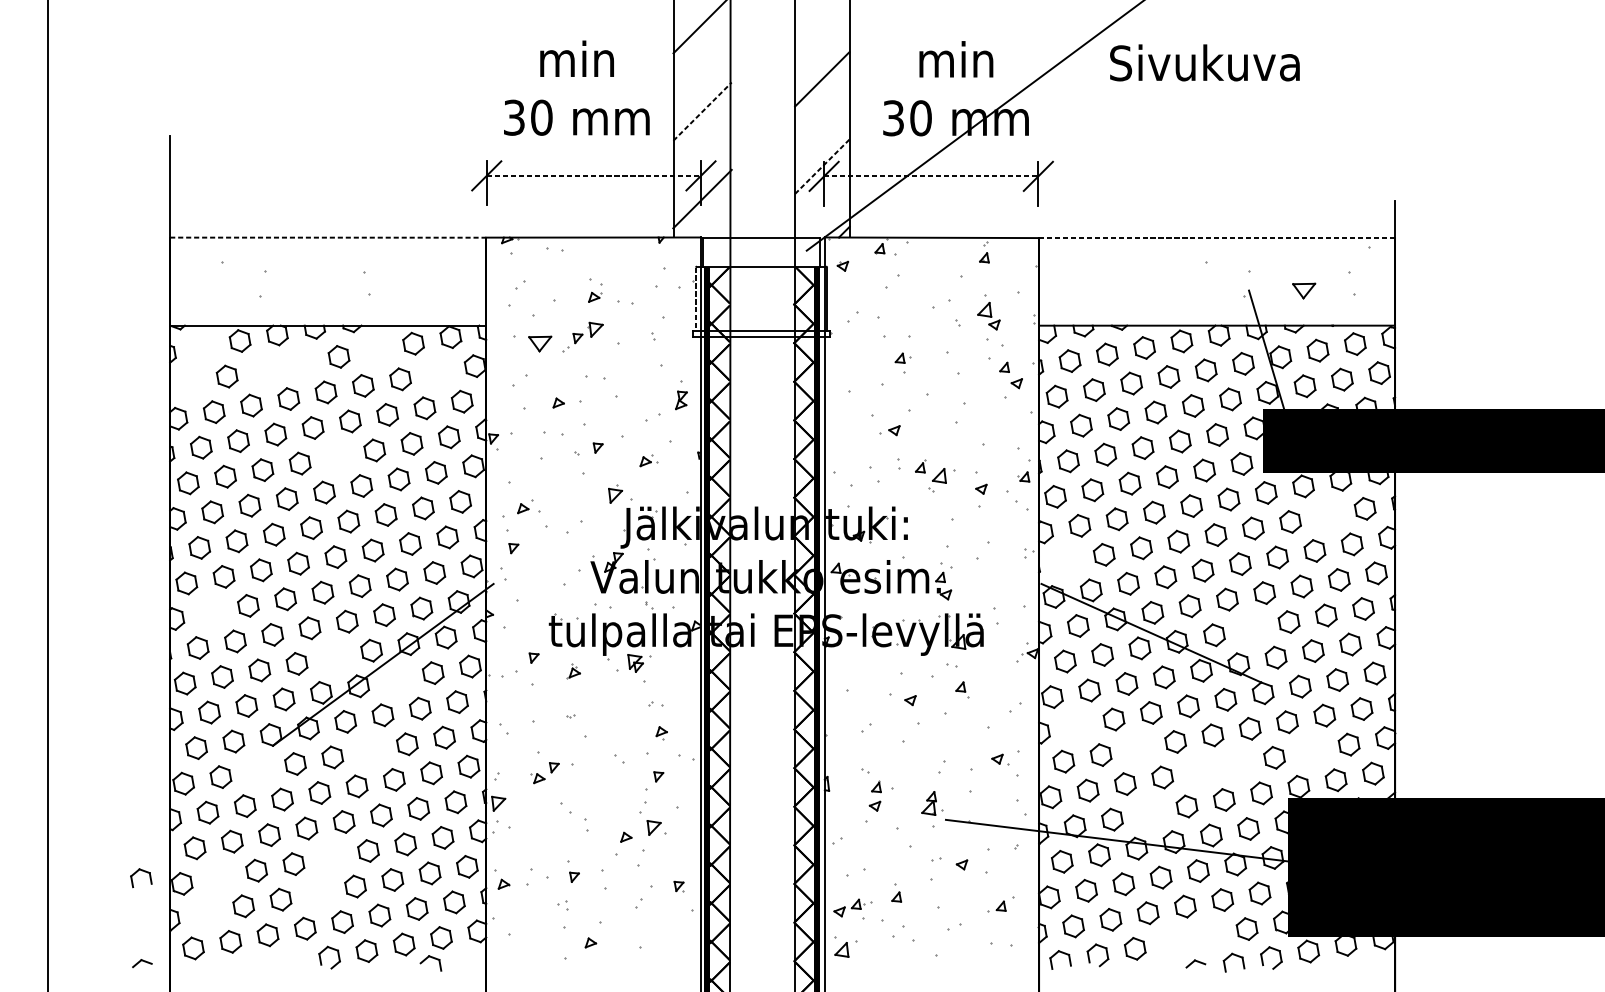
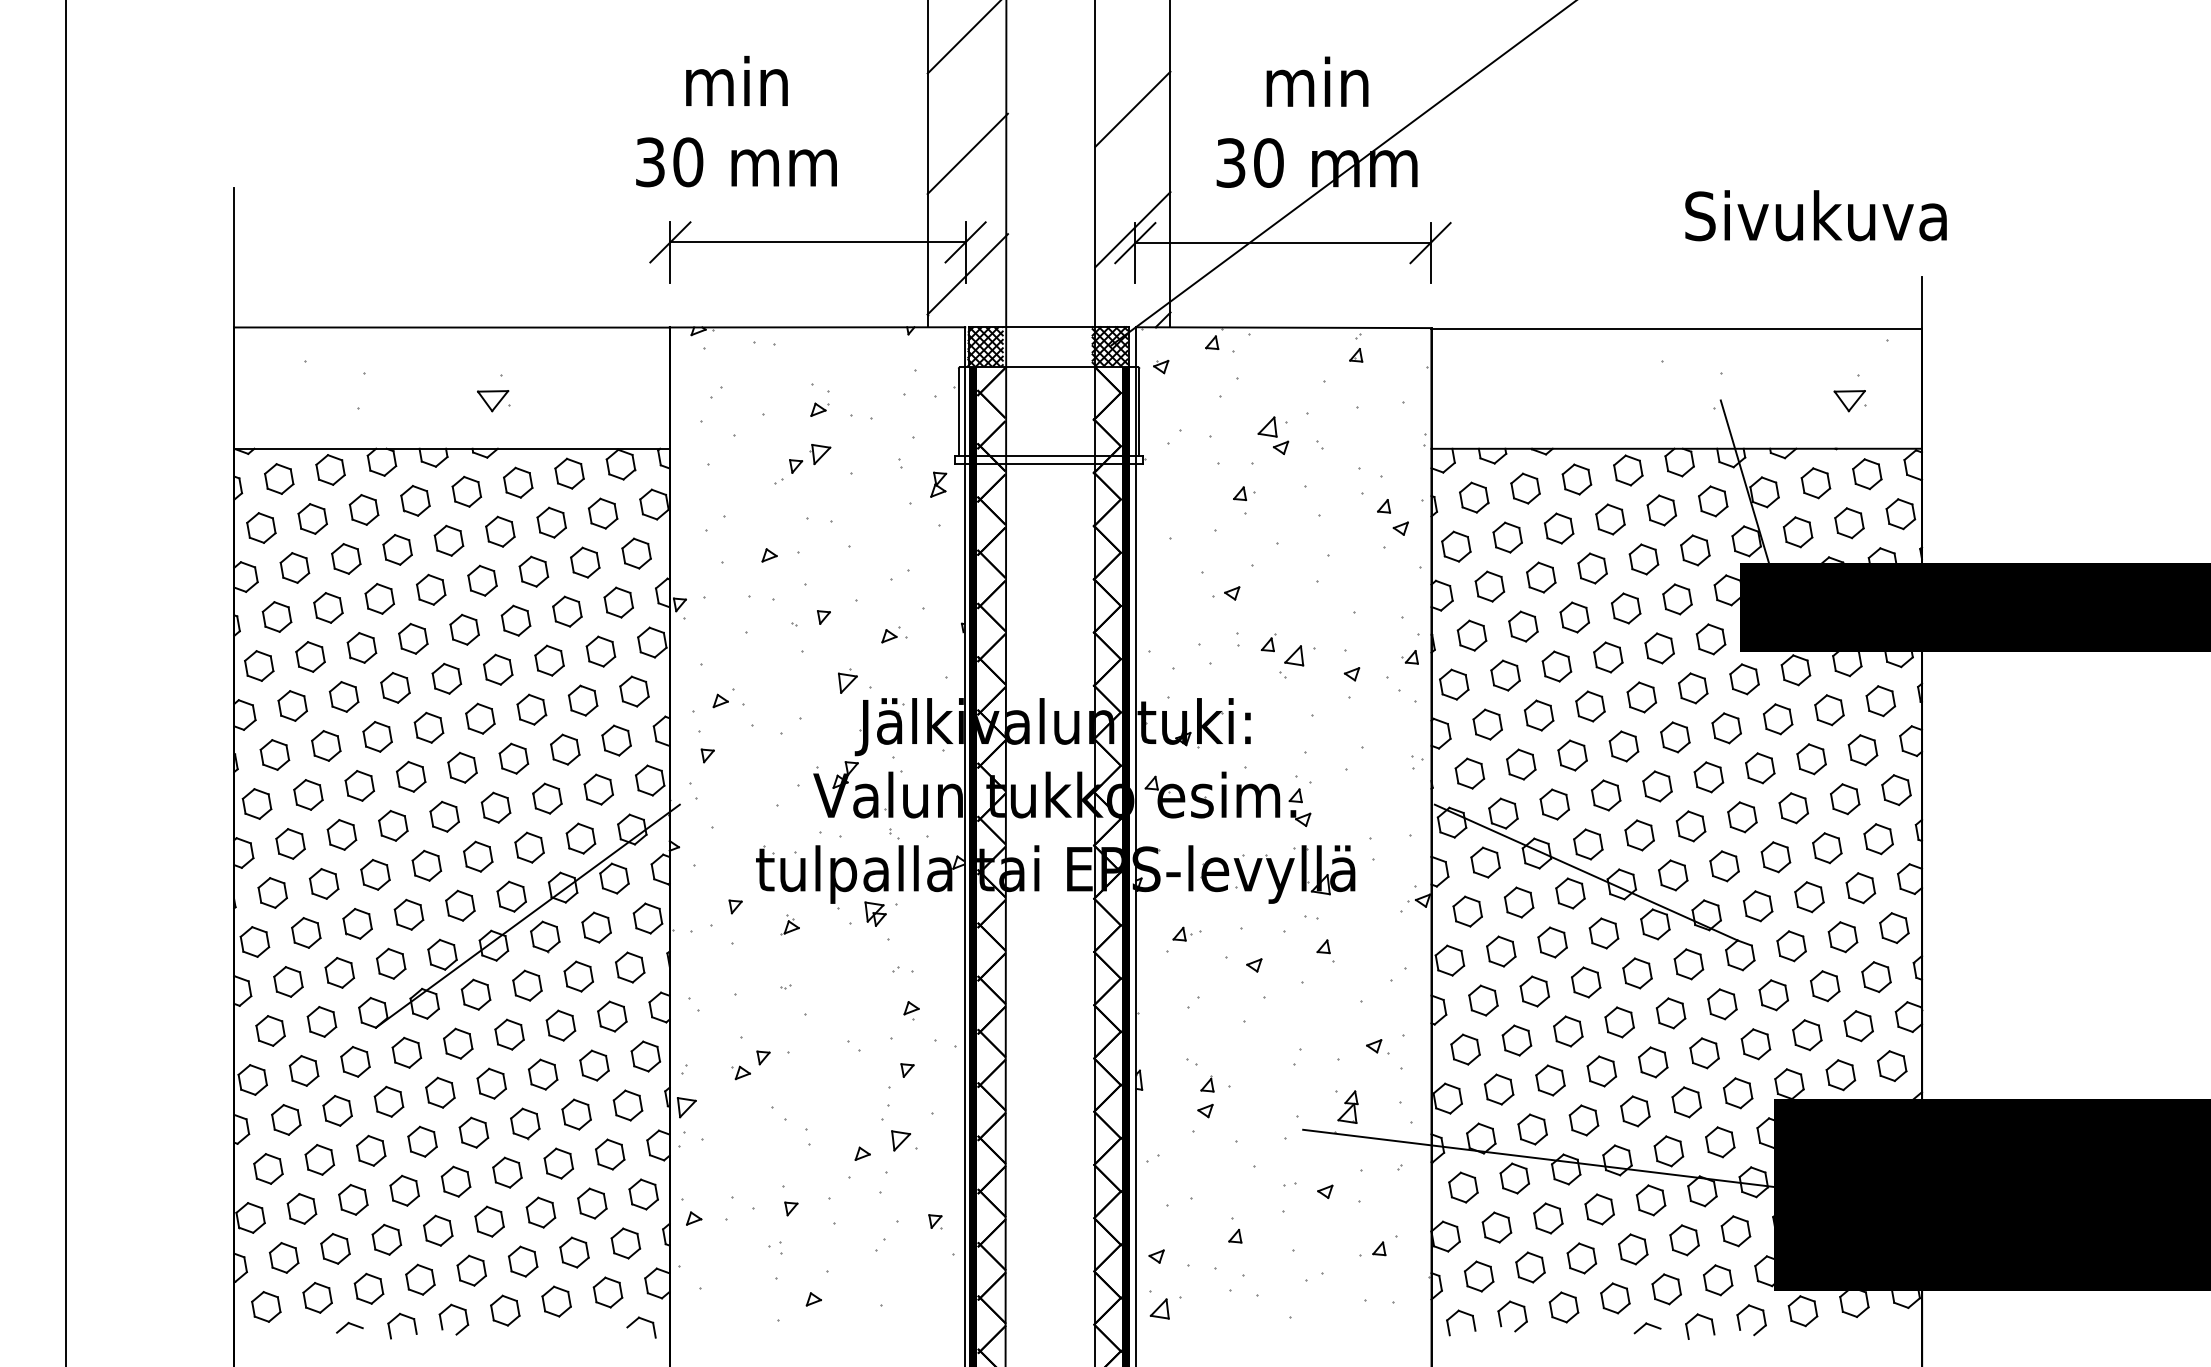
text: (1204, 62) -> (1815, 215), moved
text: (576, 88) -> (736, 121), moved
line: (702, 111) -> (967, 153), dashed -> solid
line: (822, 166) -> (1133, 229), dashed -> solid
line: (594, 175) -> (818, 242), dashed -> solid
line: (930, 176) -> (1282, 243), dashed -> solid
line: (327, 237) -> (451, 327), dashed -> solid
line: (1216, 238) -> (1676, 328), dashed -> solid
hatch: (715, 251) -> (985, 346), added
hatch: (805, 251) -> (1109, 346), added
part: (1303, 291) -> (1849, 401), moved
line: (695, 299) -> (958, 412), dashed -> solid
part: (989, 316) -> (1273, 435), moved
part: (540, 344) -> (493, 401), moved
part: (203, 347) -> (279, 478), added
part: (376, 350) -> (518, 482), added
part: (301, 363) -> (415, 500), added
part: (264, 369) -> (363, 509), added
part: (437, 372) -> (602, 513), added
part: (190, 382) -> (261, 527), added
part: (681, 400) -> (938, 484), moved
part: (337, 456) -> (464, 629), added
part: (1327, 515) -> (1829, 710), added
part: (1066, 561) -> (1469, 773), added
part: (211, 612) -> (290, 843), added
part: (1251, 628) -> (1724, 866), added
part: (334, 657) -> (460, 905), added
part: (396, 679) -> (545, 936), added
part: (1076, 726) -> (1483, 1000), added
part: (1138, 748) -> (1568, 1031), added
part: (369, 750) -> (509, 1034), added
part: (1311, 751) -> (1807, 1035), added
part: (1237, 764) -> (1704, 1053), added
part: (258, 770) -> (355, 1061), added
part: (1200, 771) -> (1653, 1062), added
part: (928, 802) -> (1347, 1106), moved
part: (1149, 813) -> (1583, 1120), added
part: (330, 857) -> (455, 1181), added
part: (144, 871) -> (406, 1317), moved
part: (219, 876) -> (301, 1208), added
part: (318, 892) -> (438, 1230), added
part: (861, 903) -> (1186, 933), moved
part: (205, 912) -> (283, 1257), added
part: (1209, 935) -> (1666, 1289), added
part: (1172, 942) -> (1615, 1298), added
part: (432, 958) -> (643, 1320), moved
part: (142, 963) -> (349, 1327), moved

